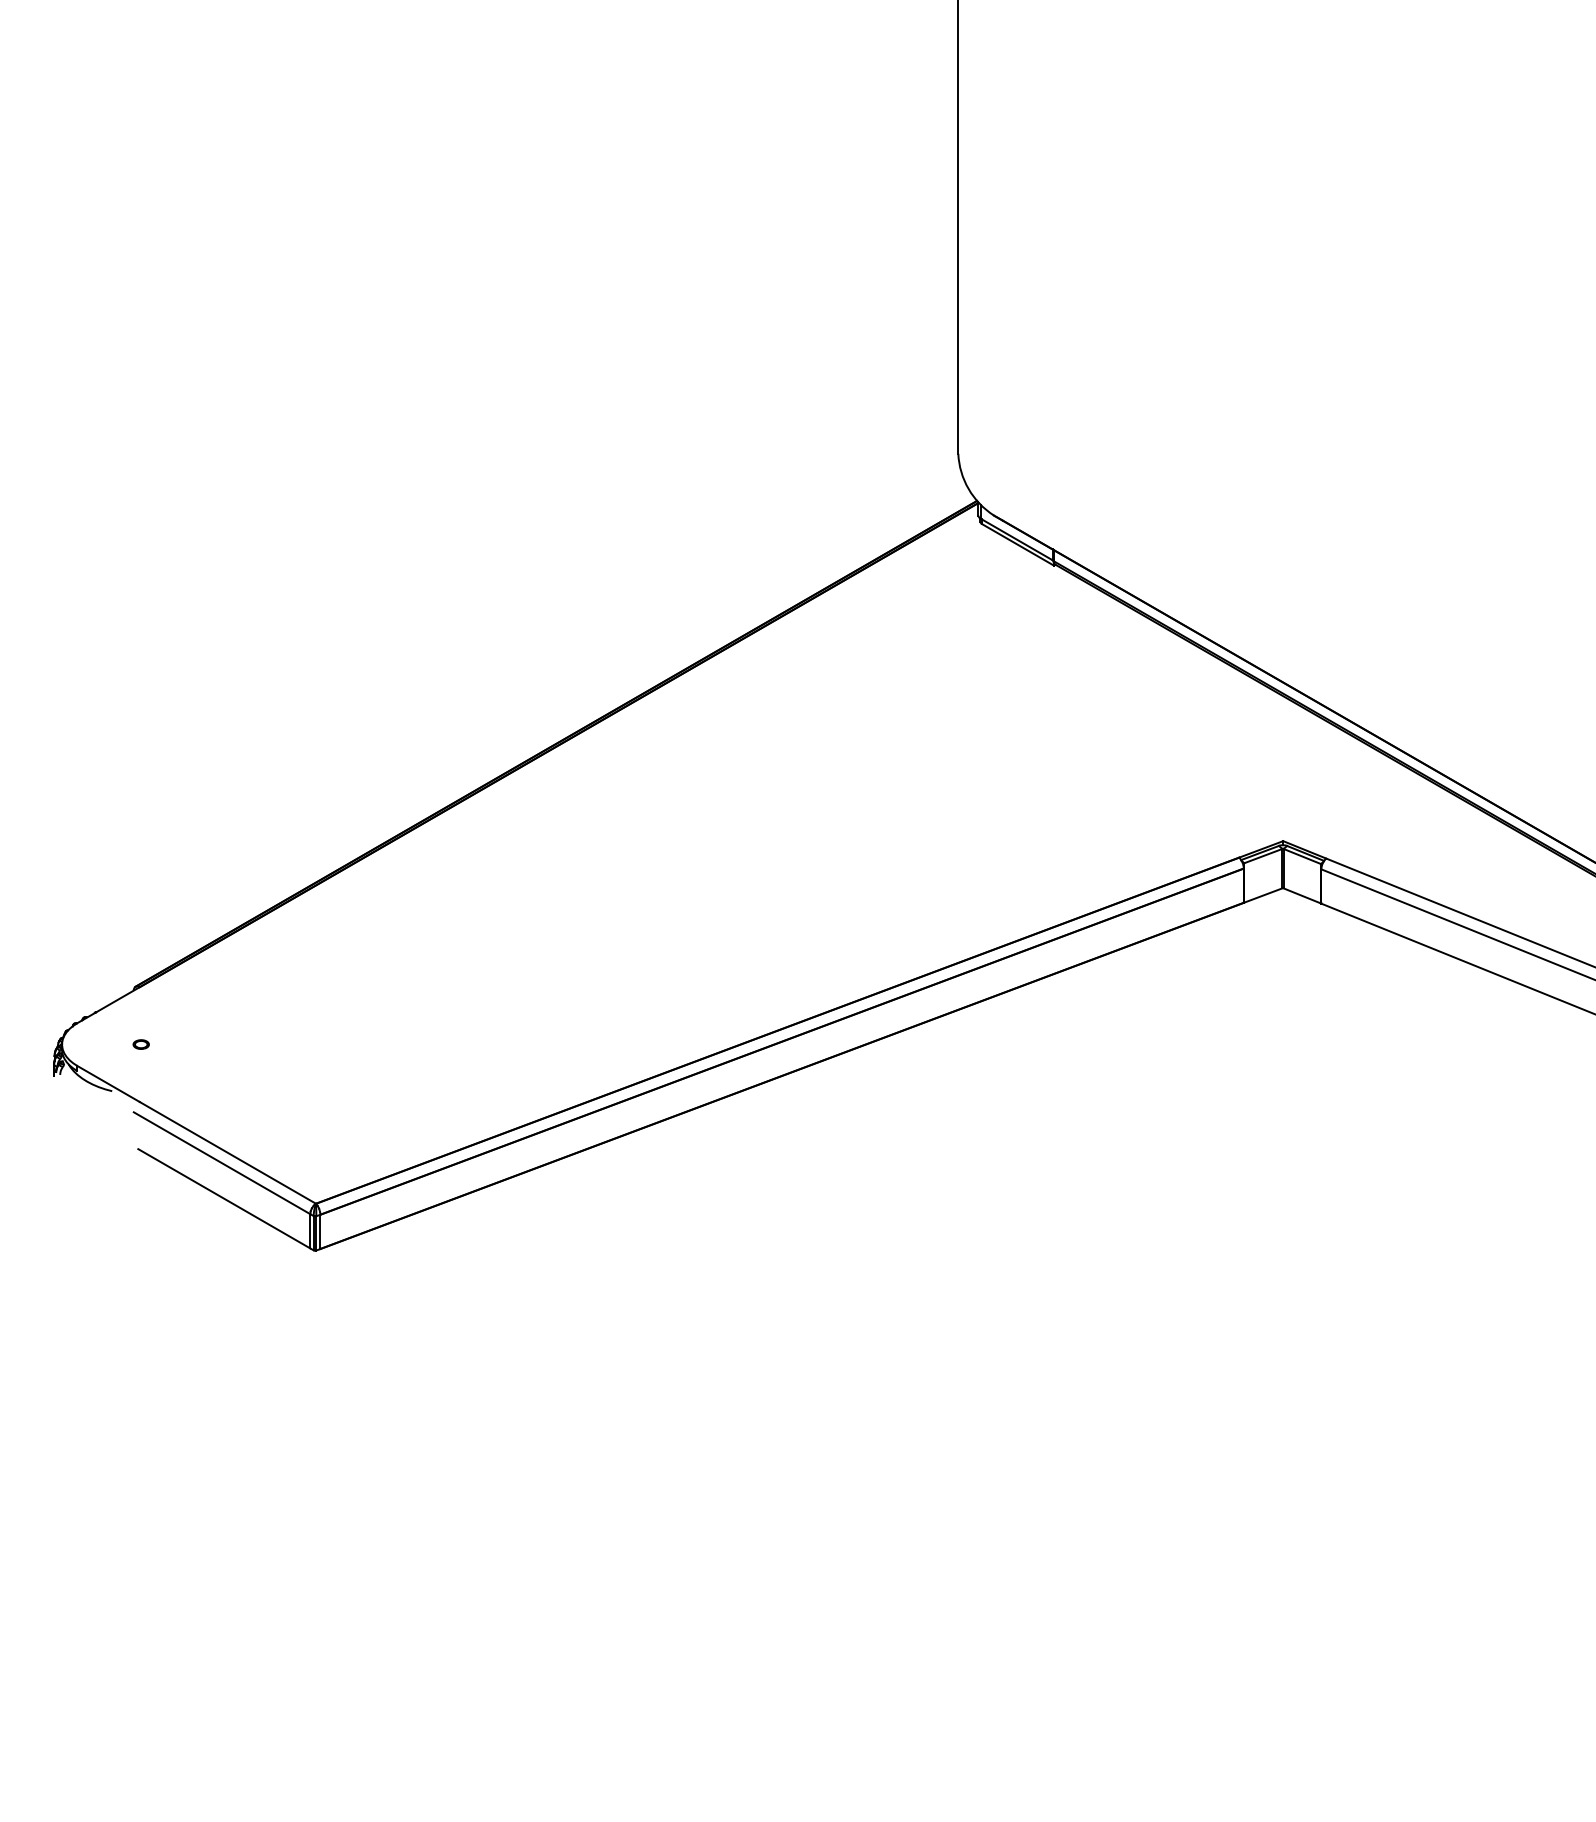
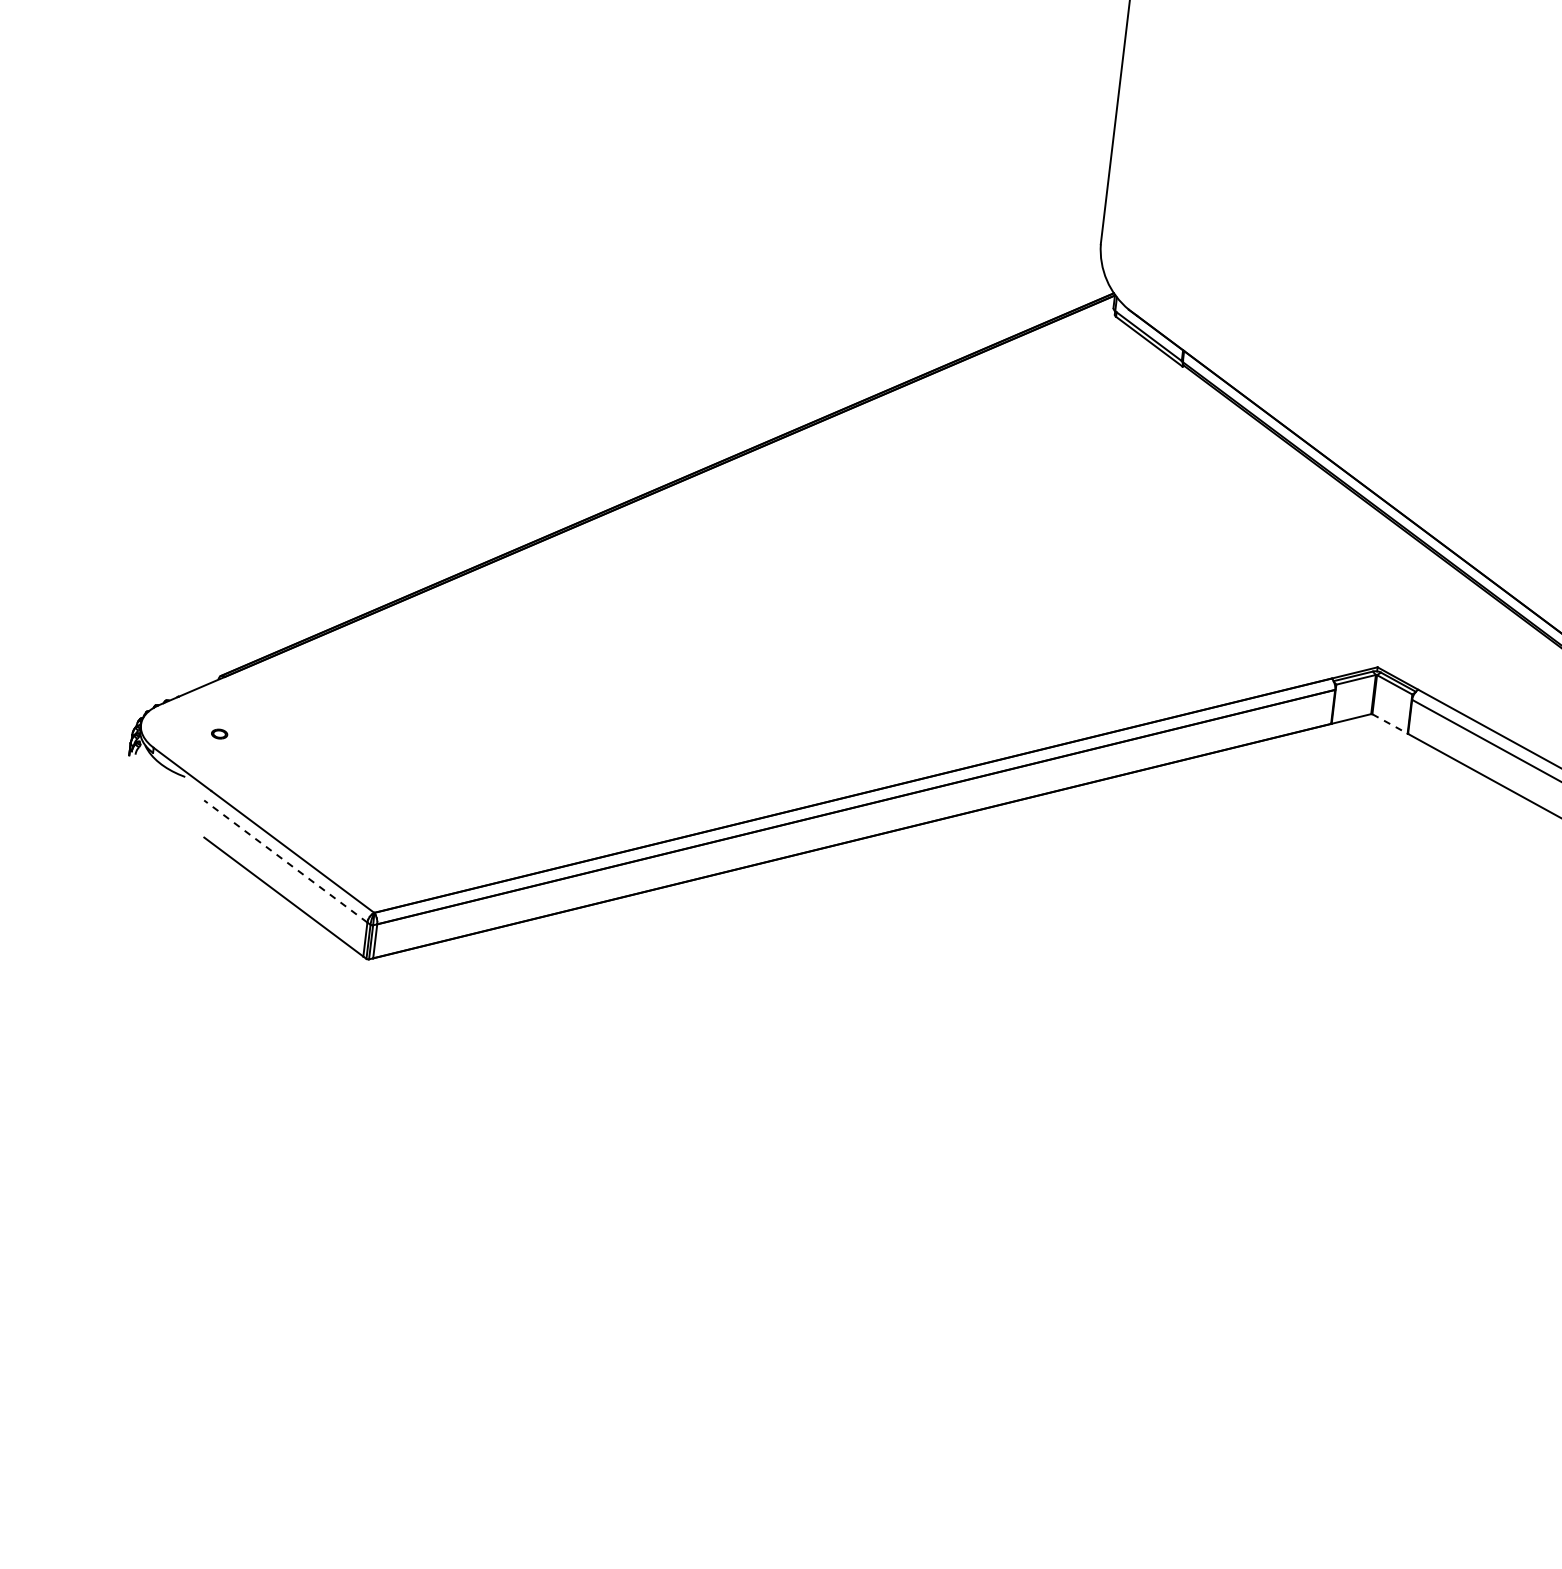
line: (1302, 896) -> (1390, 724), solid -> dashed
line: (222, 1163) -> (286, 861), solid -> dashed

